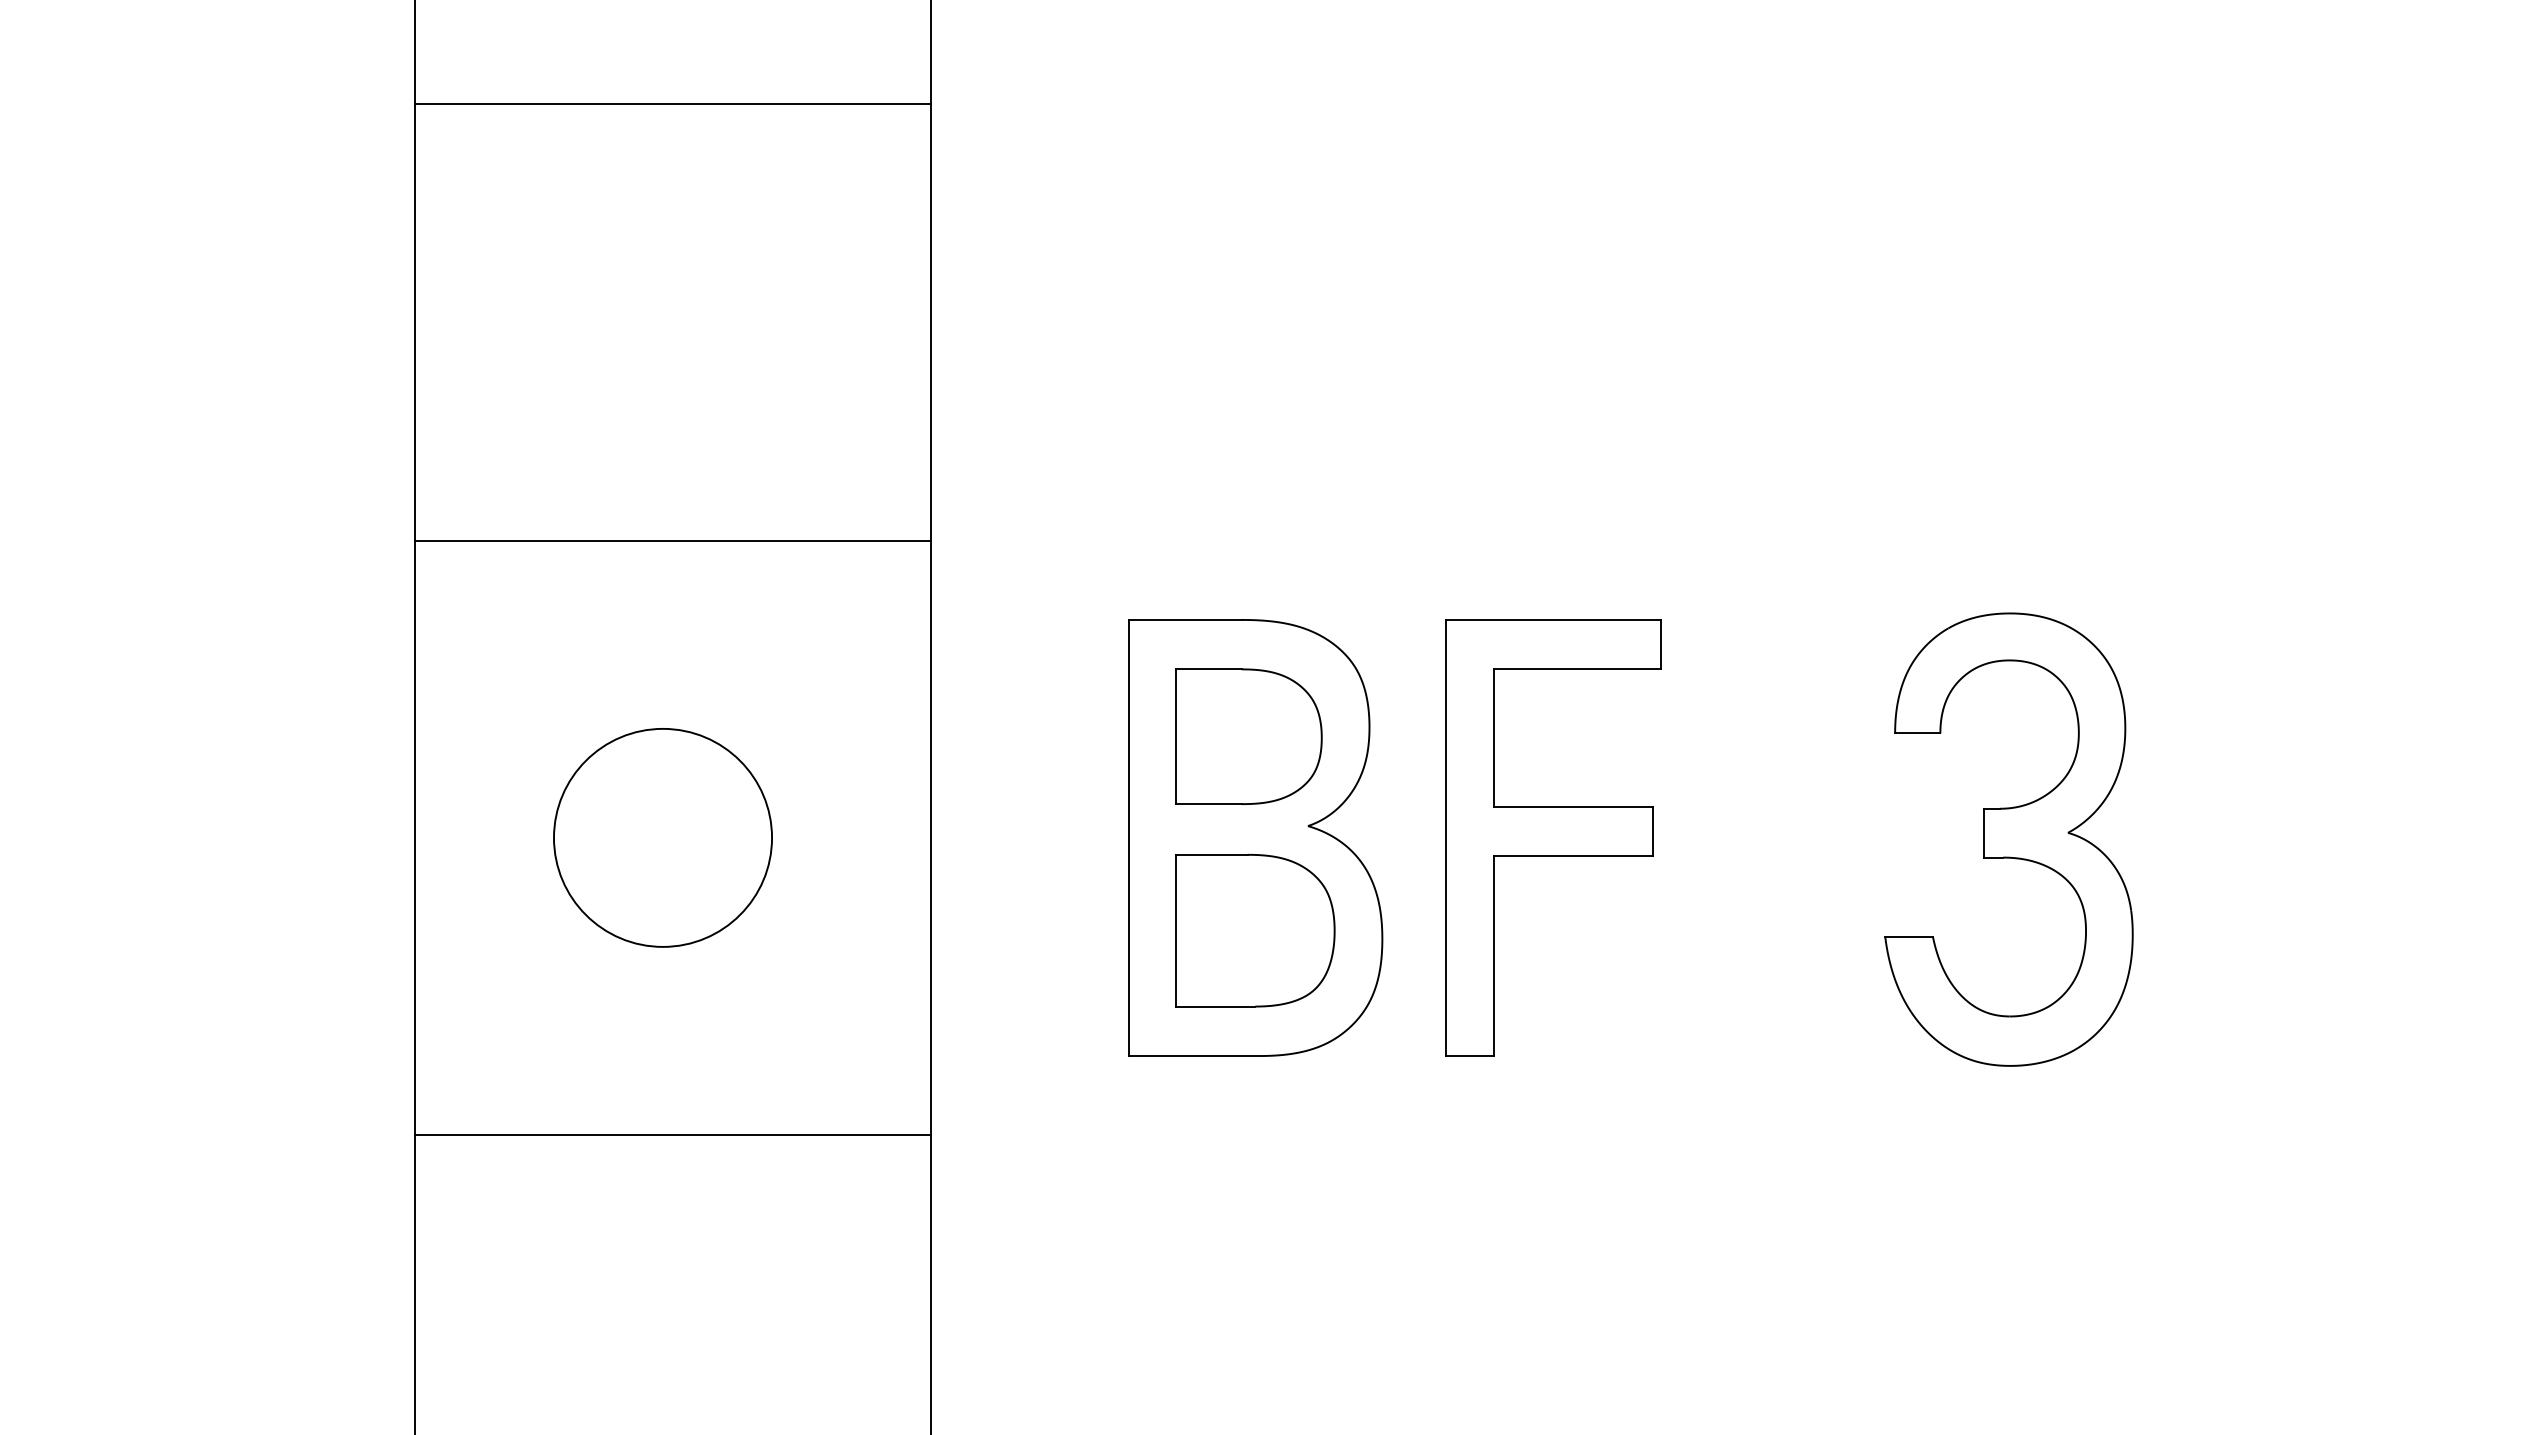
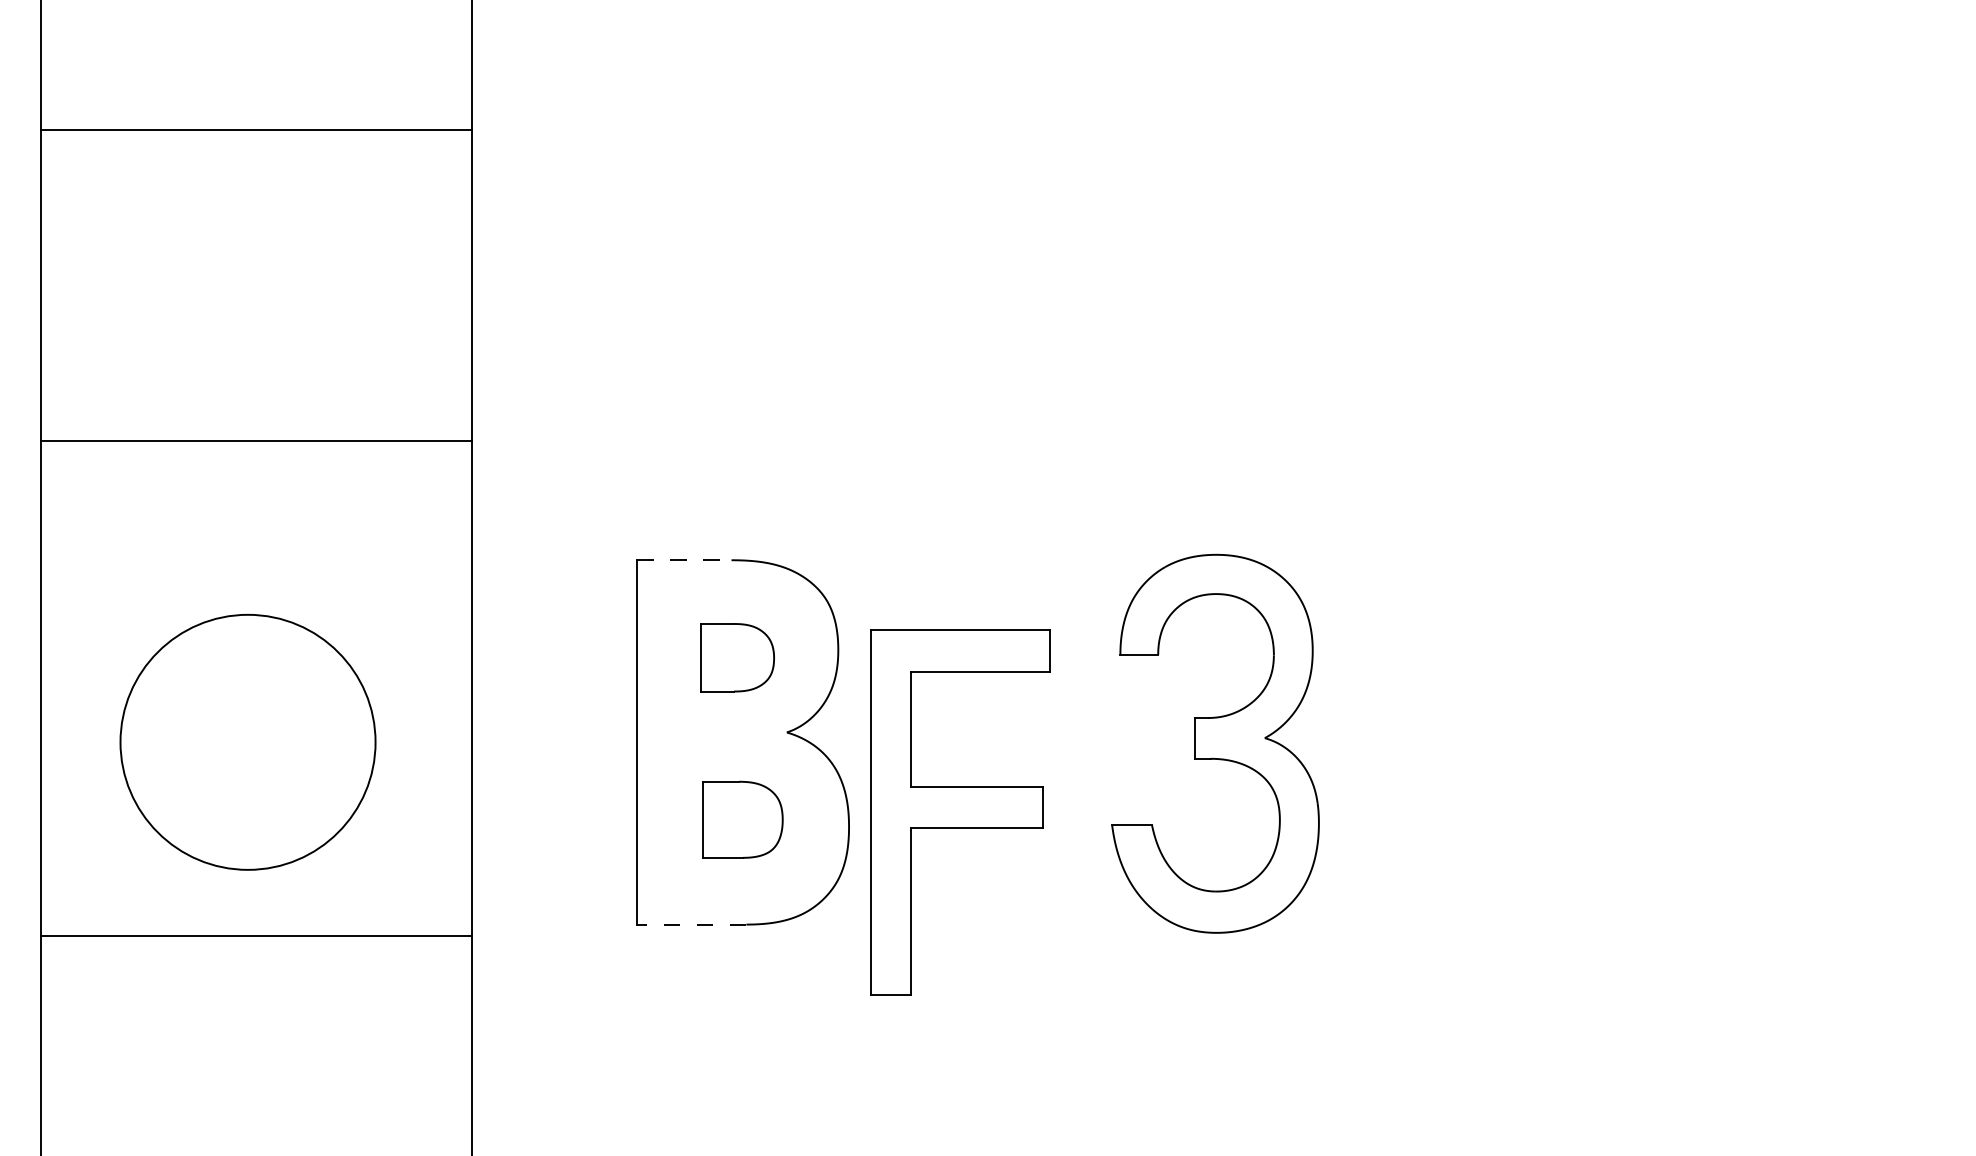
line: (672, 540) -> (255, 441), moved
line: (1185, 619) -> (684, 559), solid -> dashed
part: (1248, 736) -> (737, 657), size x0.6
circle: (662, 837) -> (247, 742), size x1.4
part: (1553, 837) -> (960, 812), moved
part: (2008, 839) -> (1215, 743), moved
part: (1255, 930) -> (743, 819), size x0.6
line: (1193, 1056) -> (691, 924), solid -> dashed
line: (672, 1135) -> (255, 936), moved

